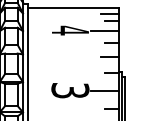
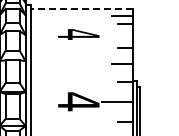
line: (72, 7) -> (81, 8), solid -> dashed
line: (104, 30) -> (117, 34), removed
text: (70, 90) -> (78, 101), 3 -> 4

